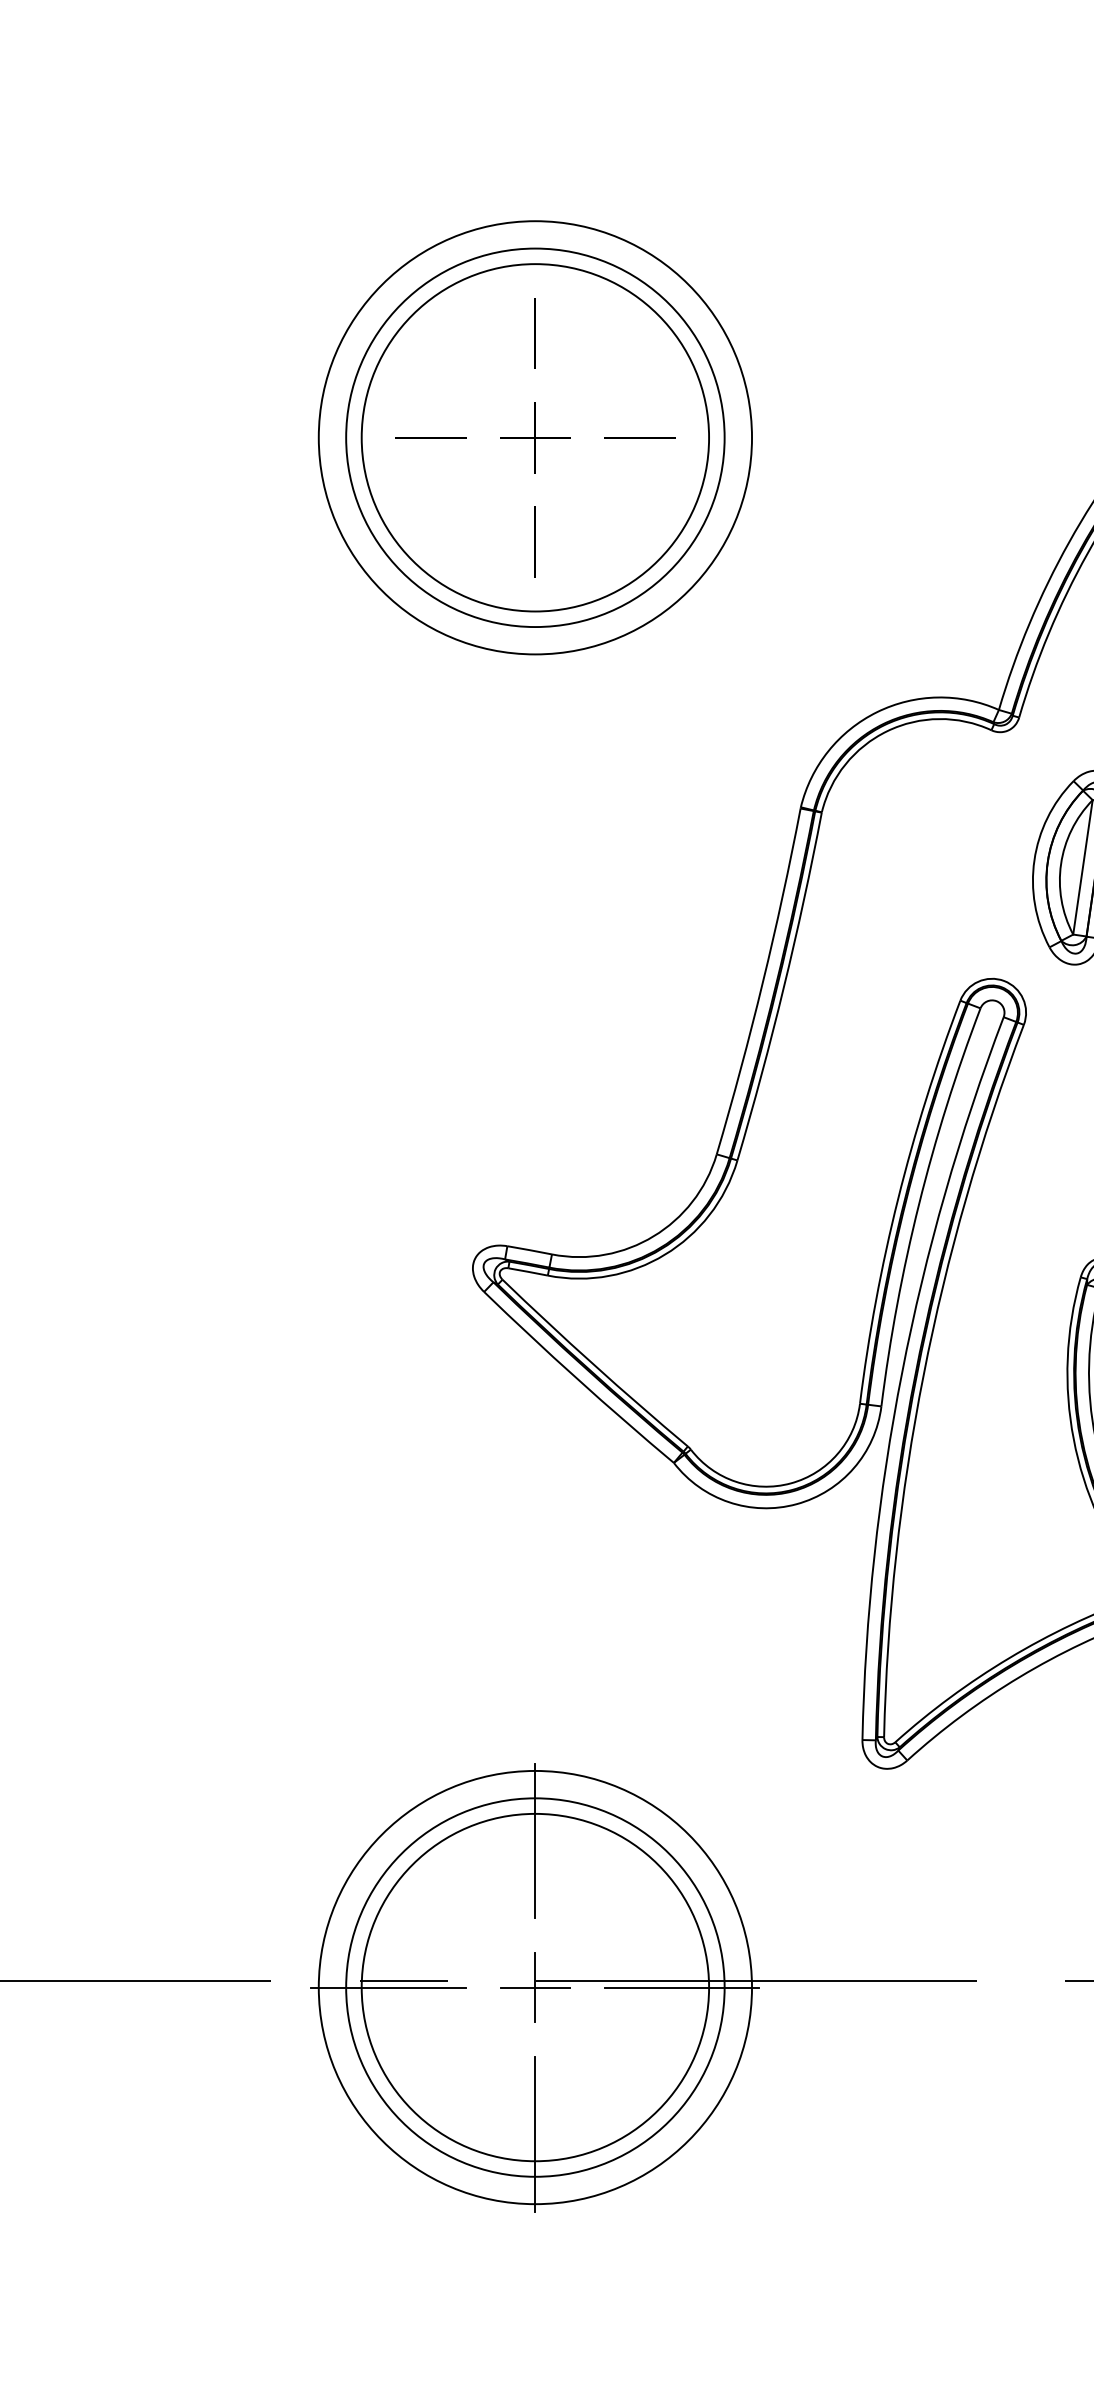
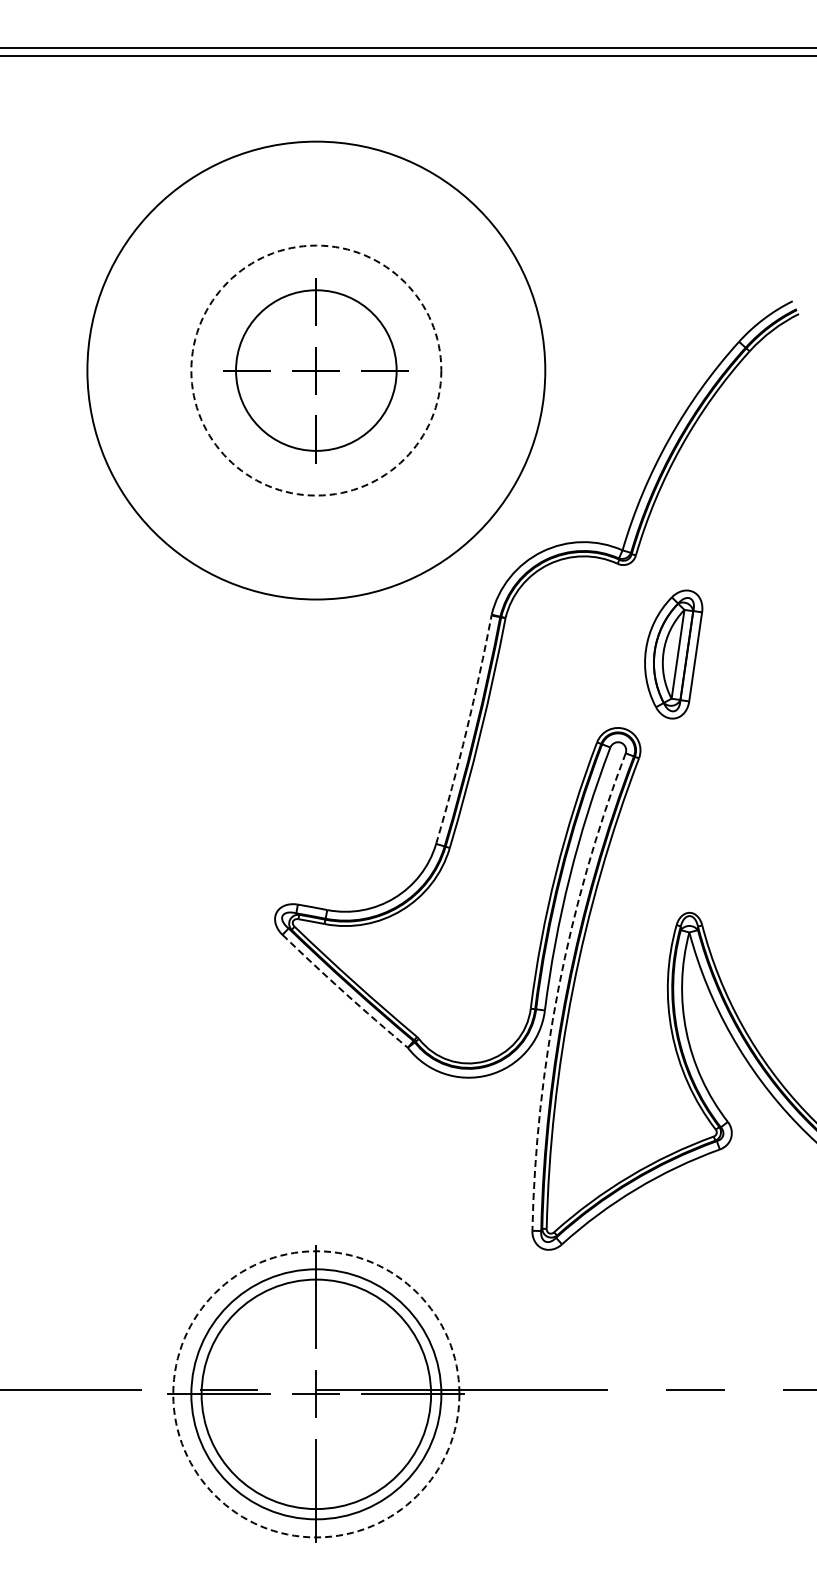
circle: (535, 437) -> (316, 370), size x0.7
circle: (535, 437) -> (316, 370), size x1.6
circle: (535, 437) -> (316, 370), solid -> dashed
arc: (762, 982) -> (466, 730), solid -> dashed
arc: (901, 1373) -> (558, 988), solid -> dashed
arc: (578, 1379) -> (344, 992), solid -> dashed
circle: (535, 1987) -> (316, 1394), solid -> dashed

